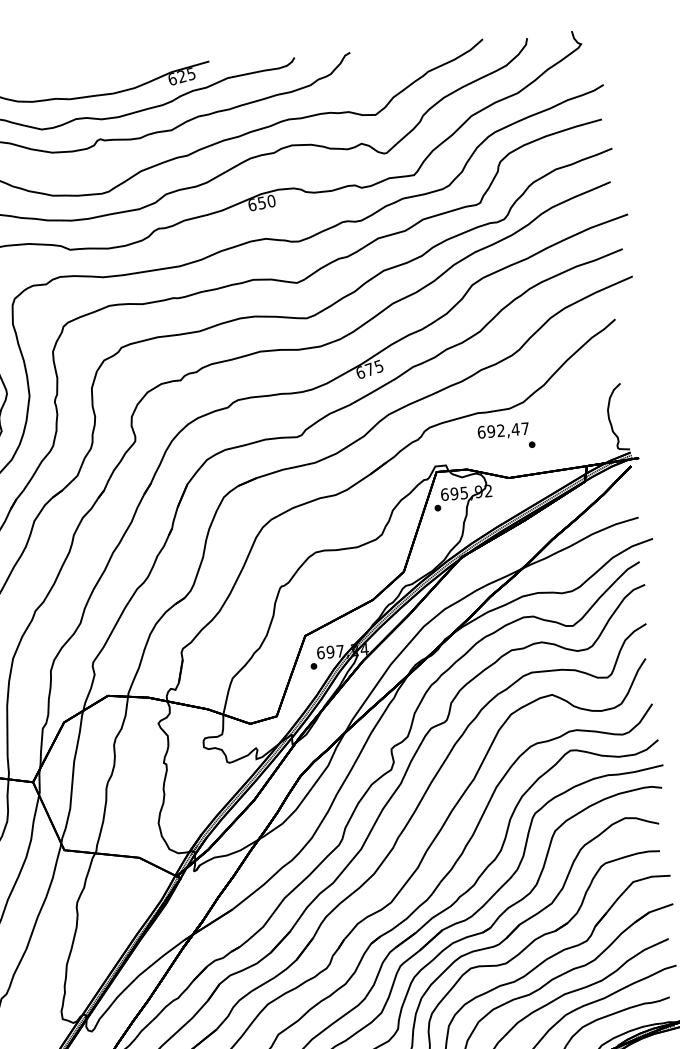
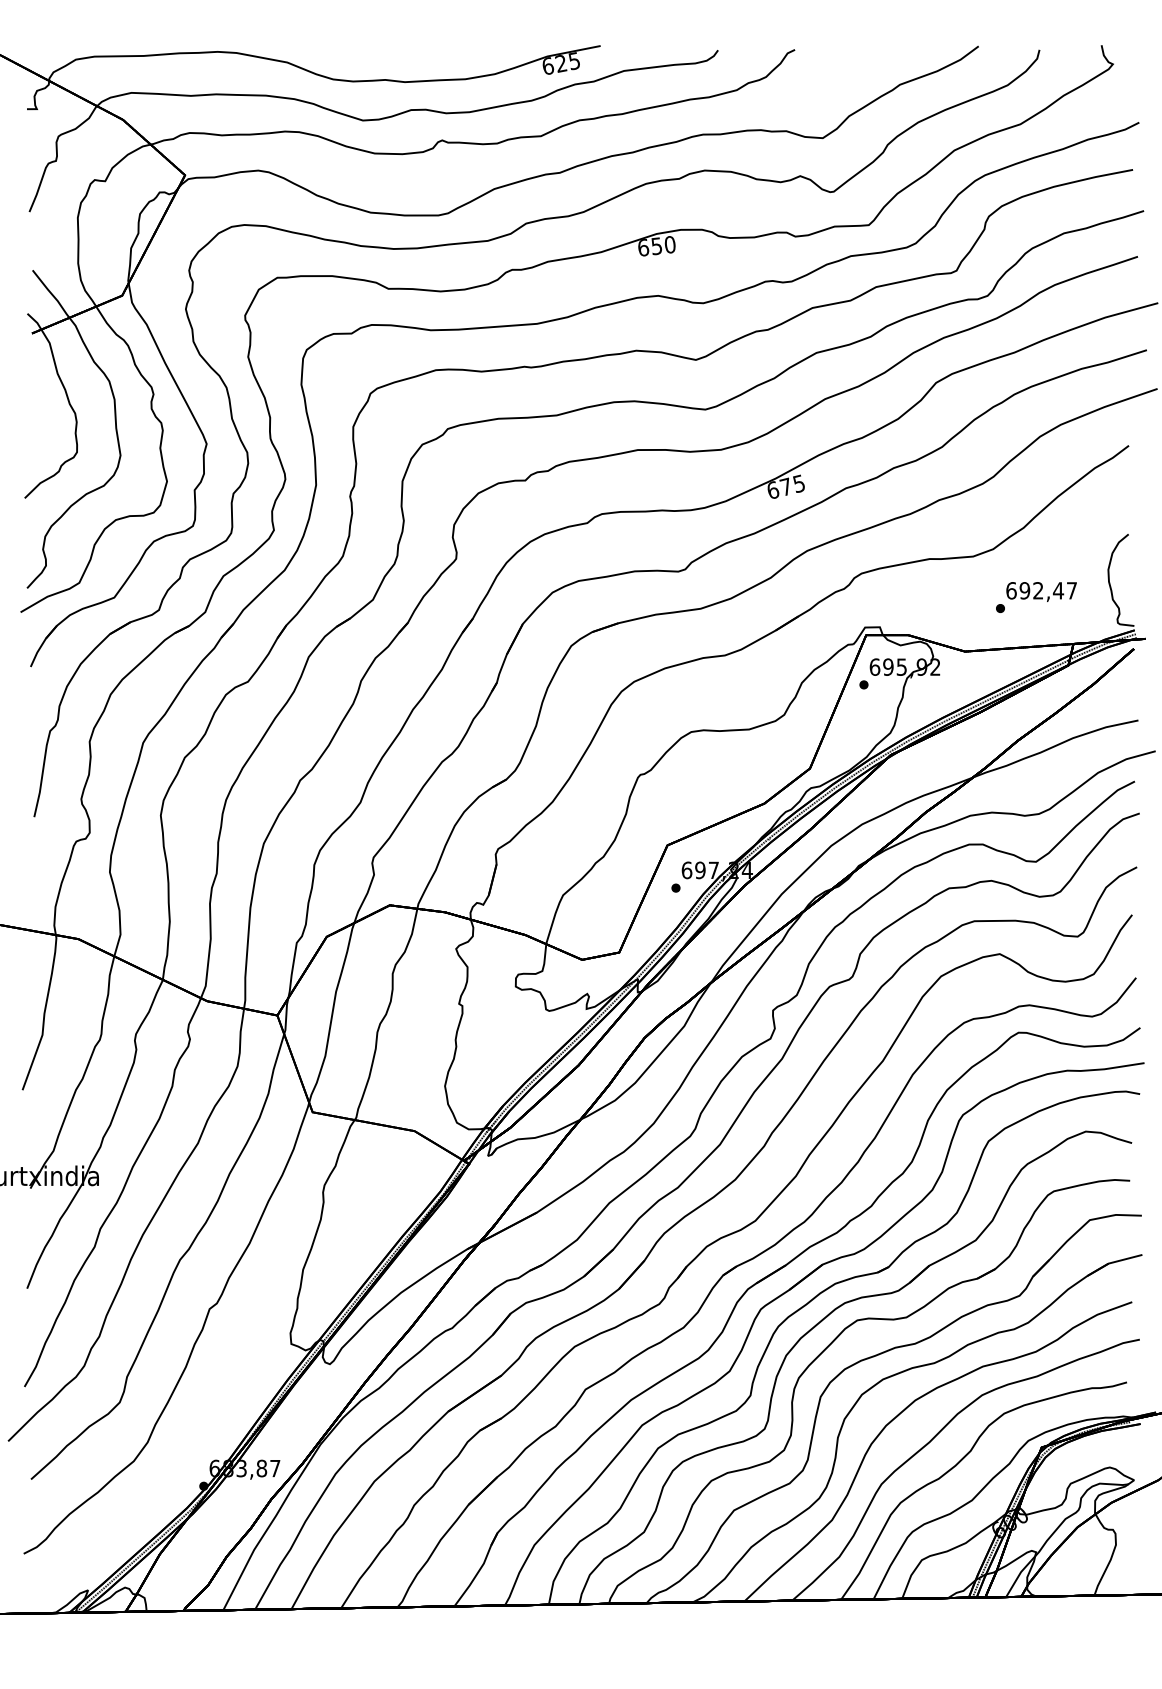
text: (503, 431) -> (1041, 591), moved

